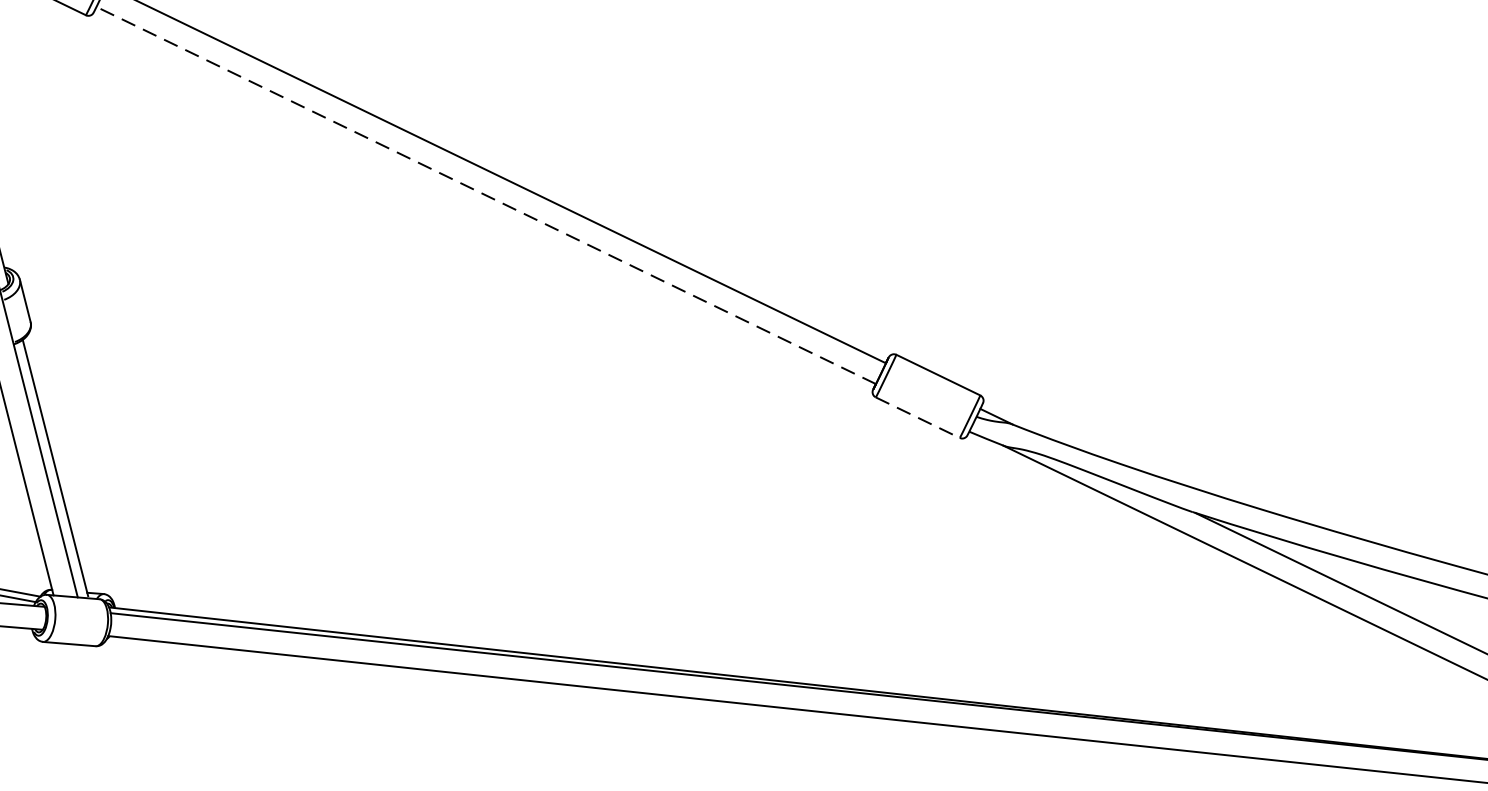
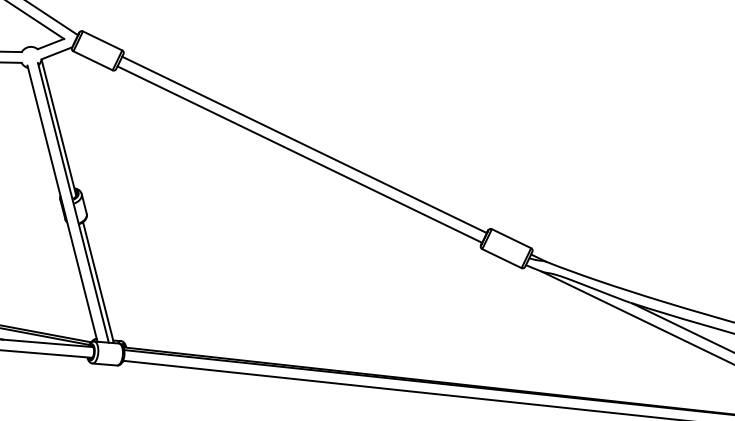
line: (485, 195) -> (299, 154), dashed -> solid
line: (917, 417) -> (501, 258), dashed -> solid

